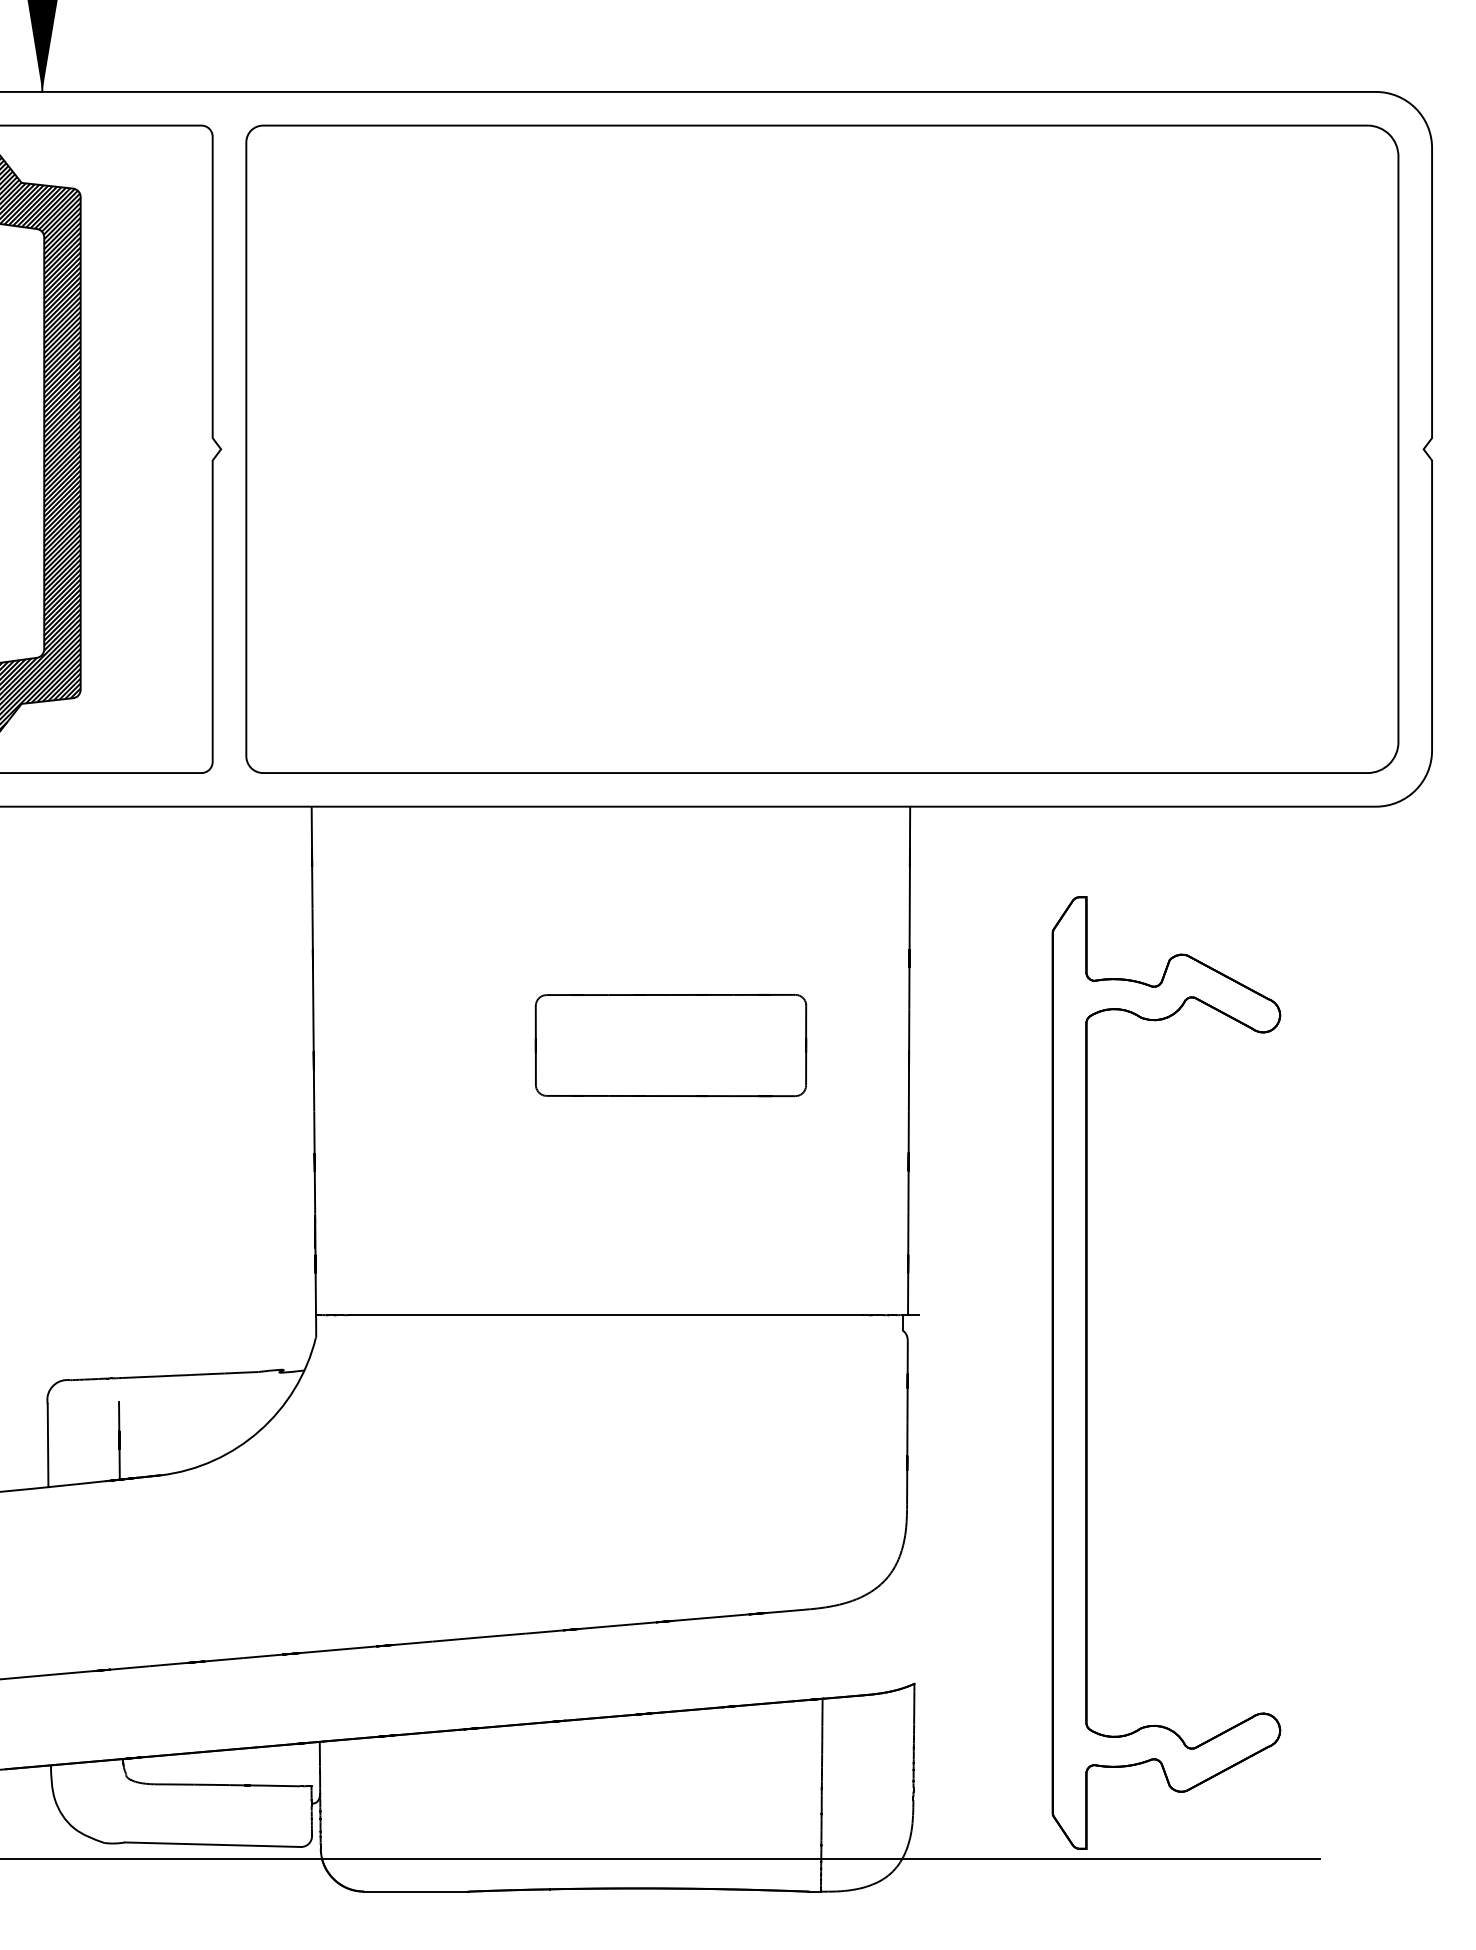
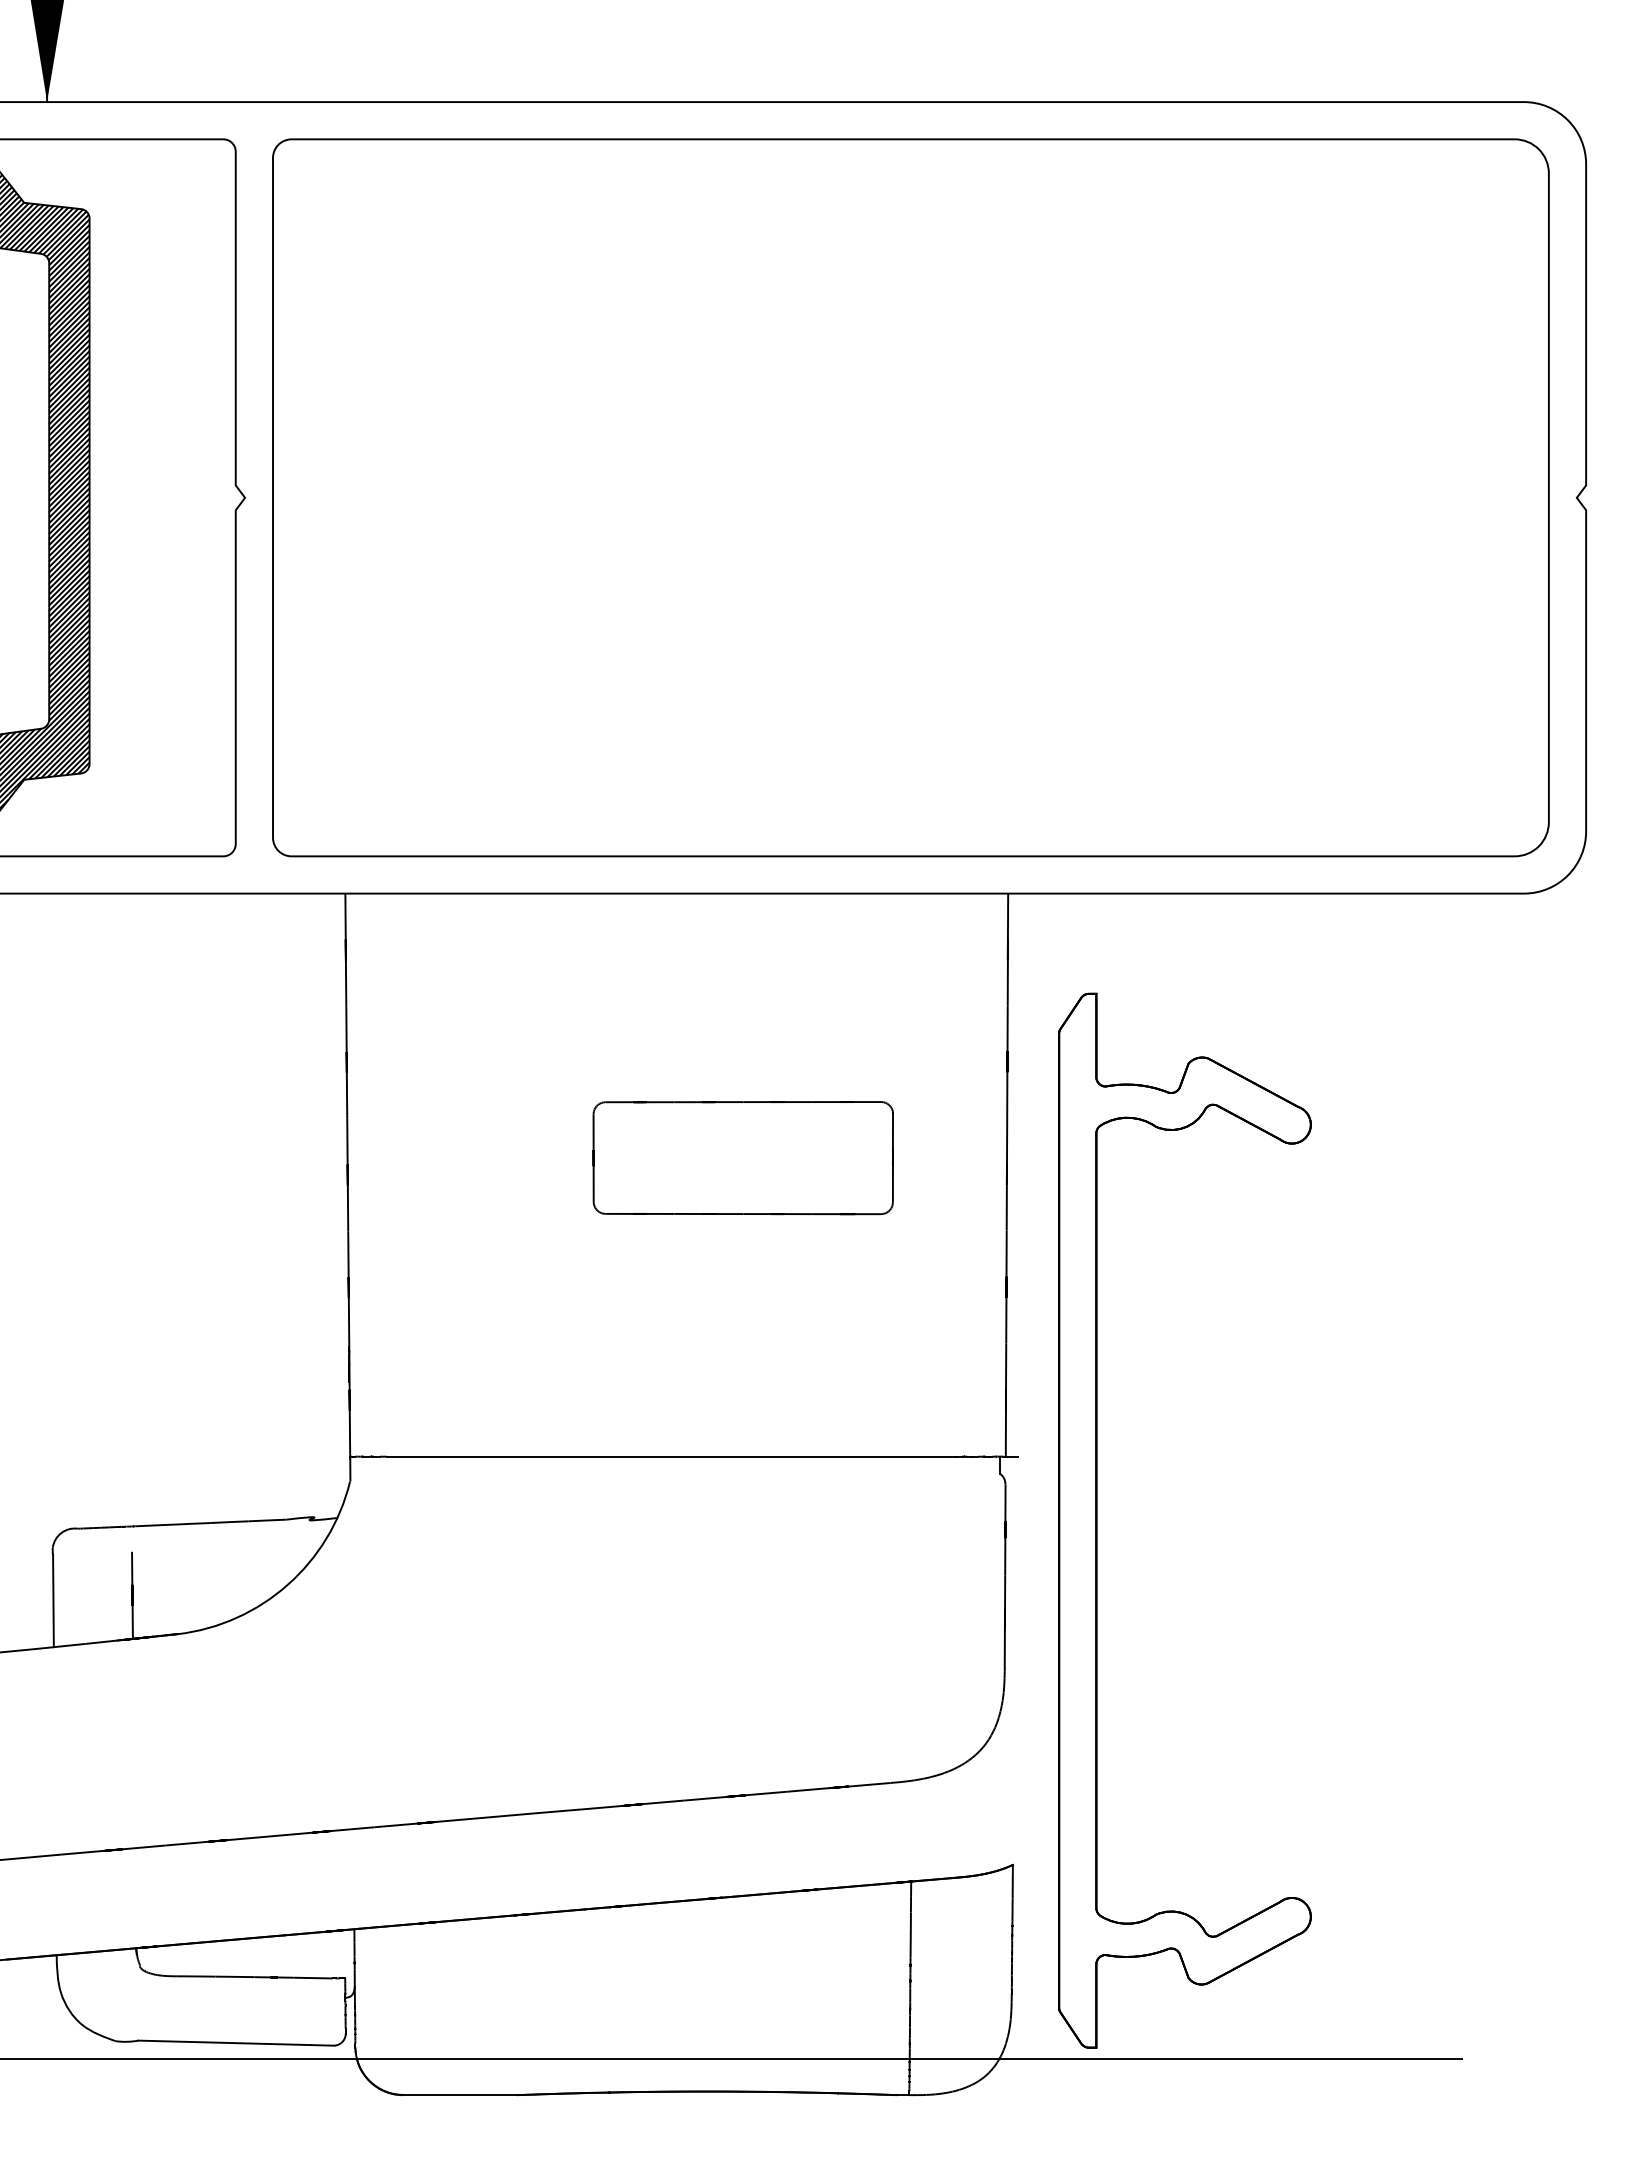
part: (1087, 1372) -> (1097, 1520), moved

